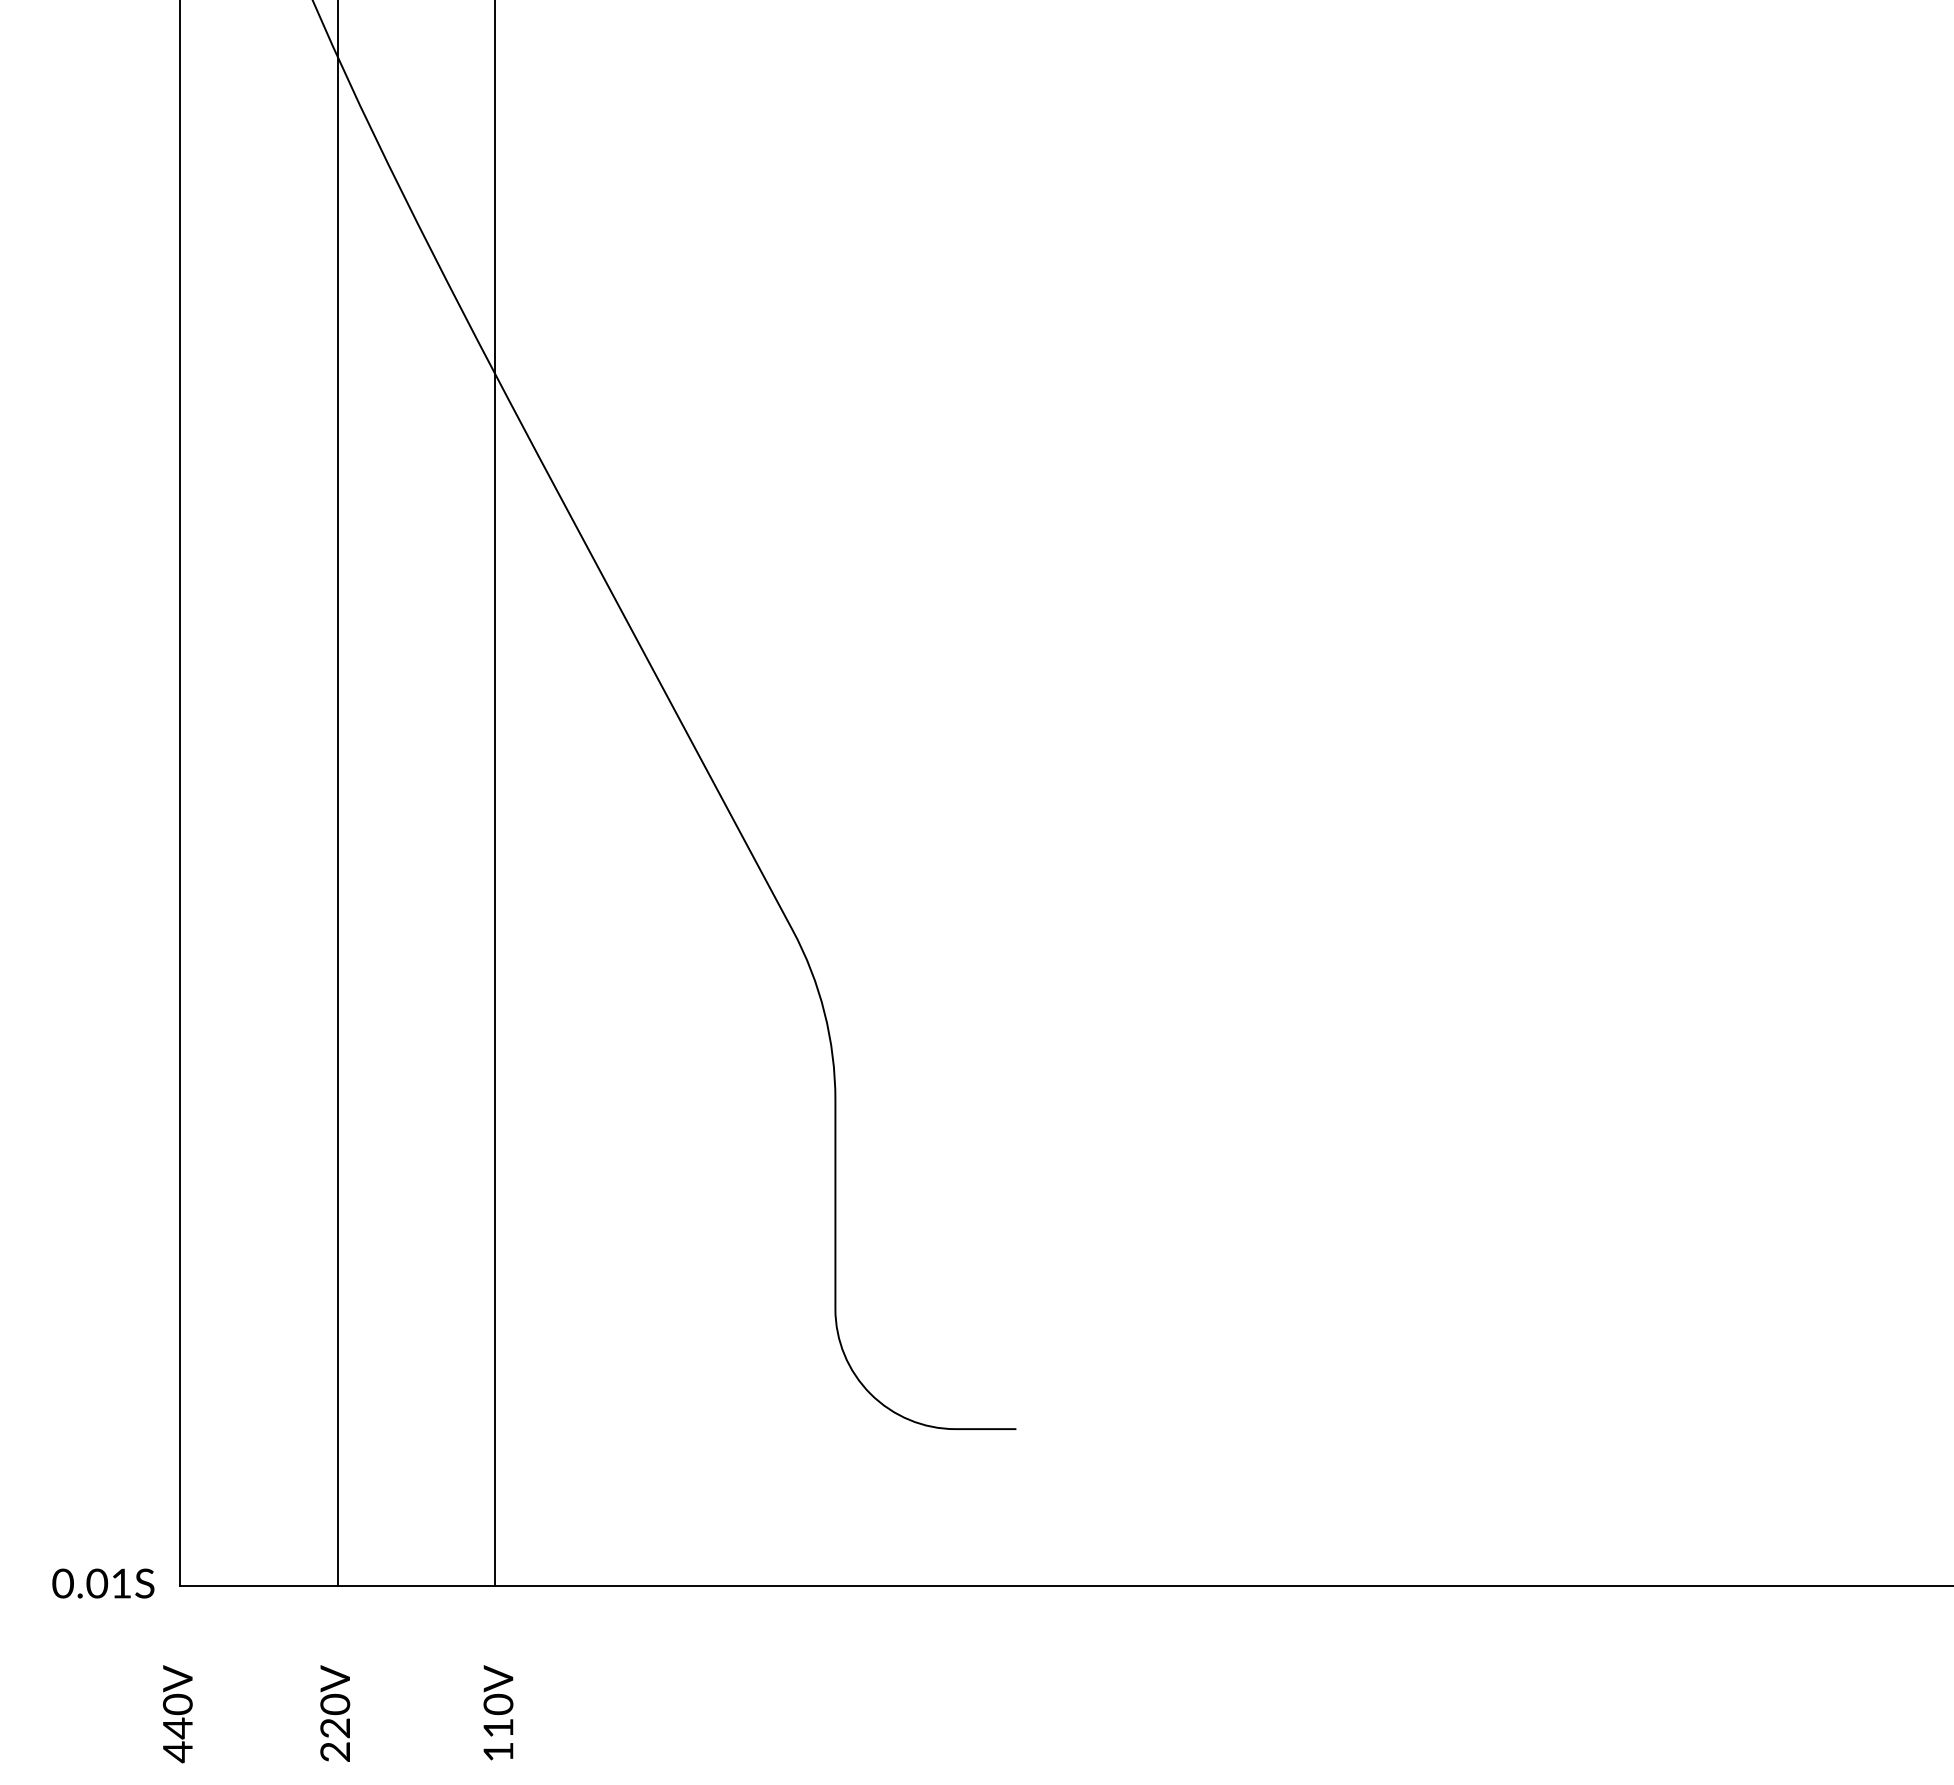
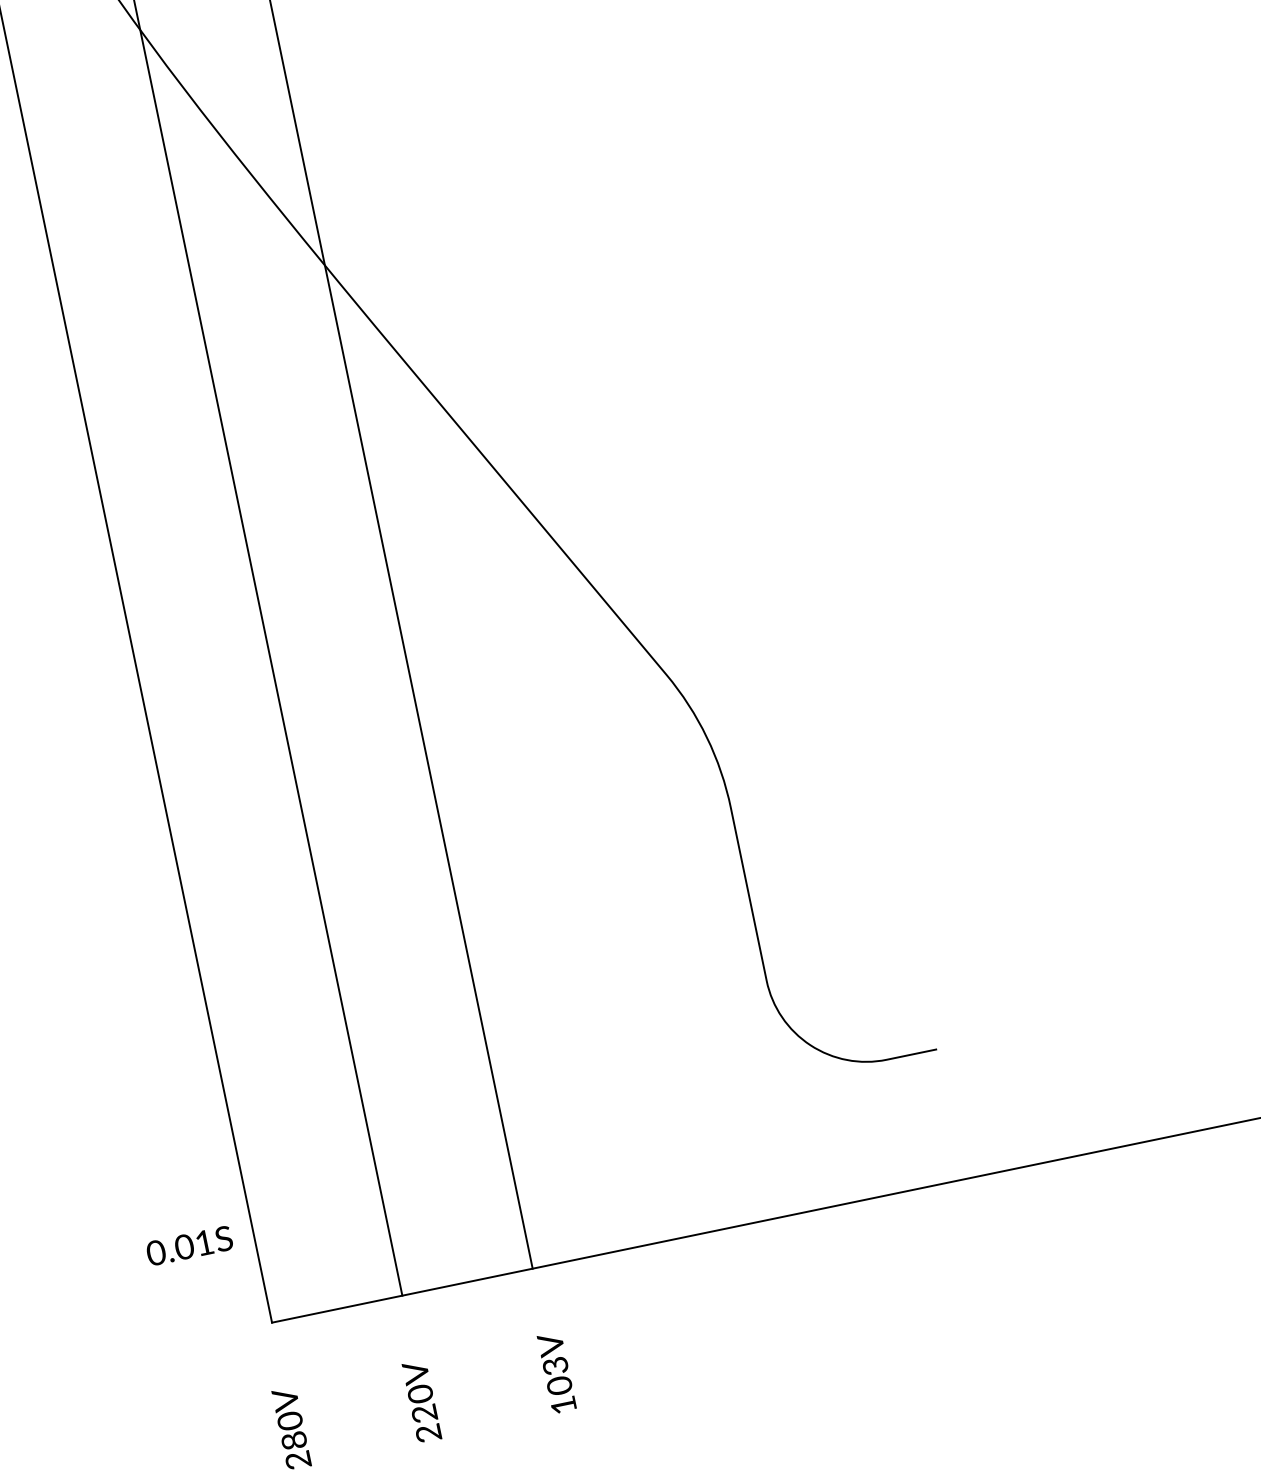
text: (103, 1583) -> (189, 1245), moved
text: (498, 1715) -> (557, 1375), 110V -> 103V
text: (177, 1740) -> (296, 1450), 440V -> 280V

